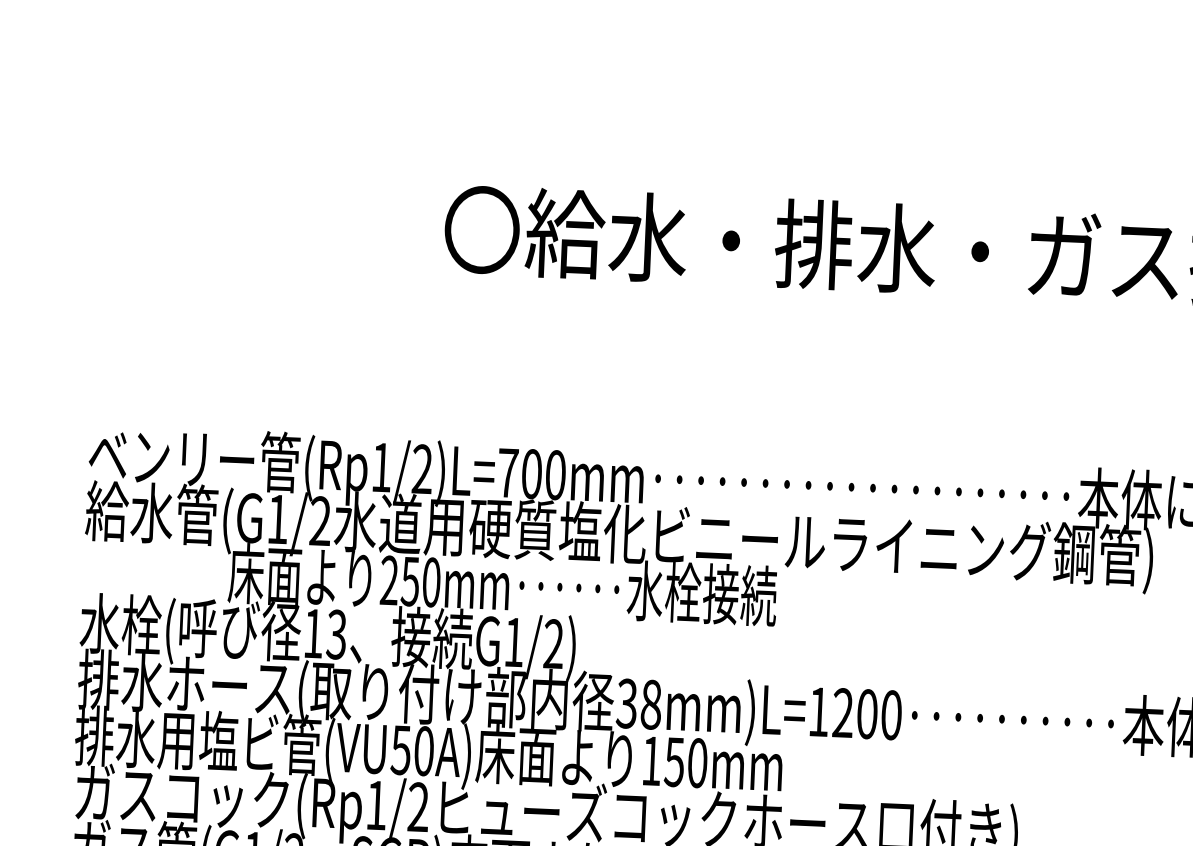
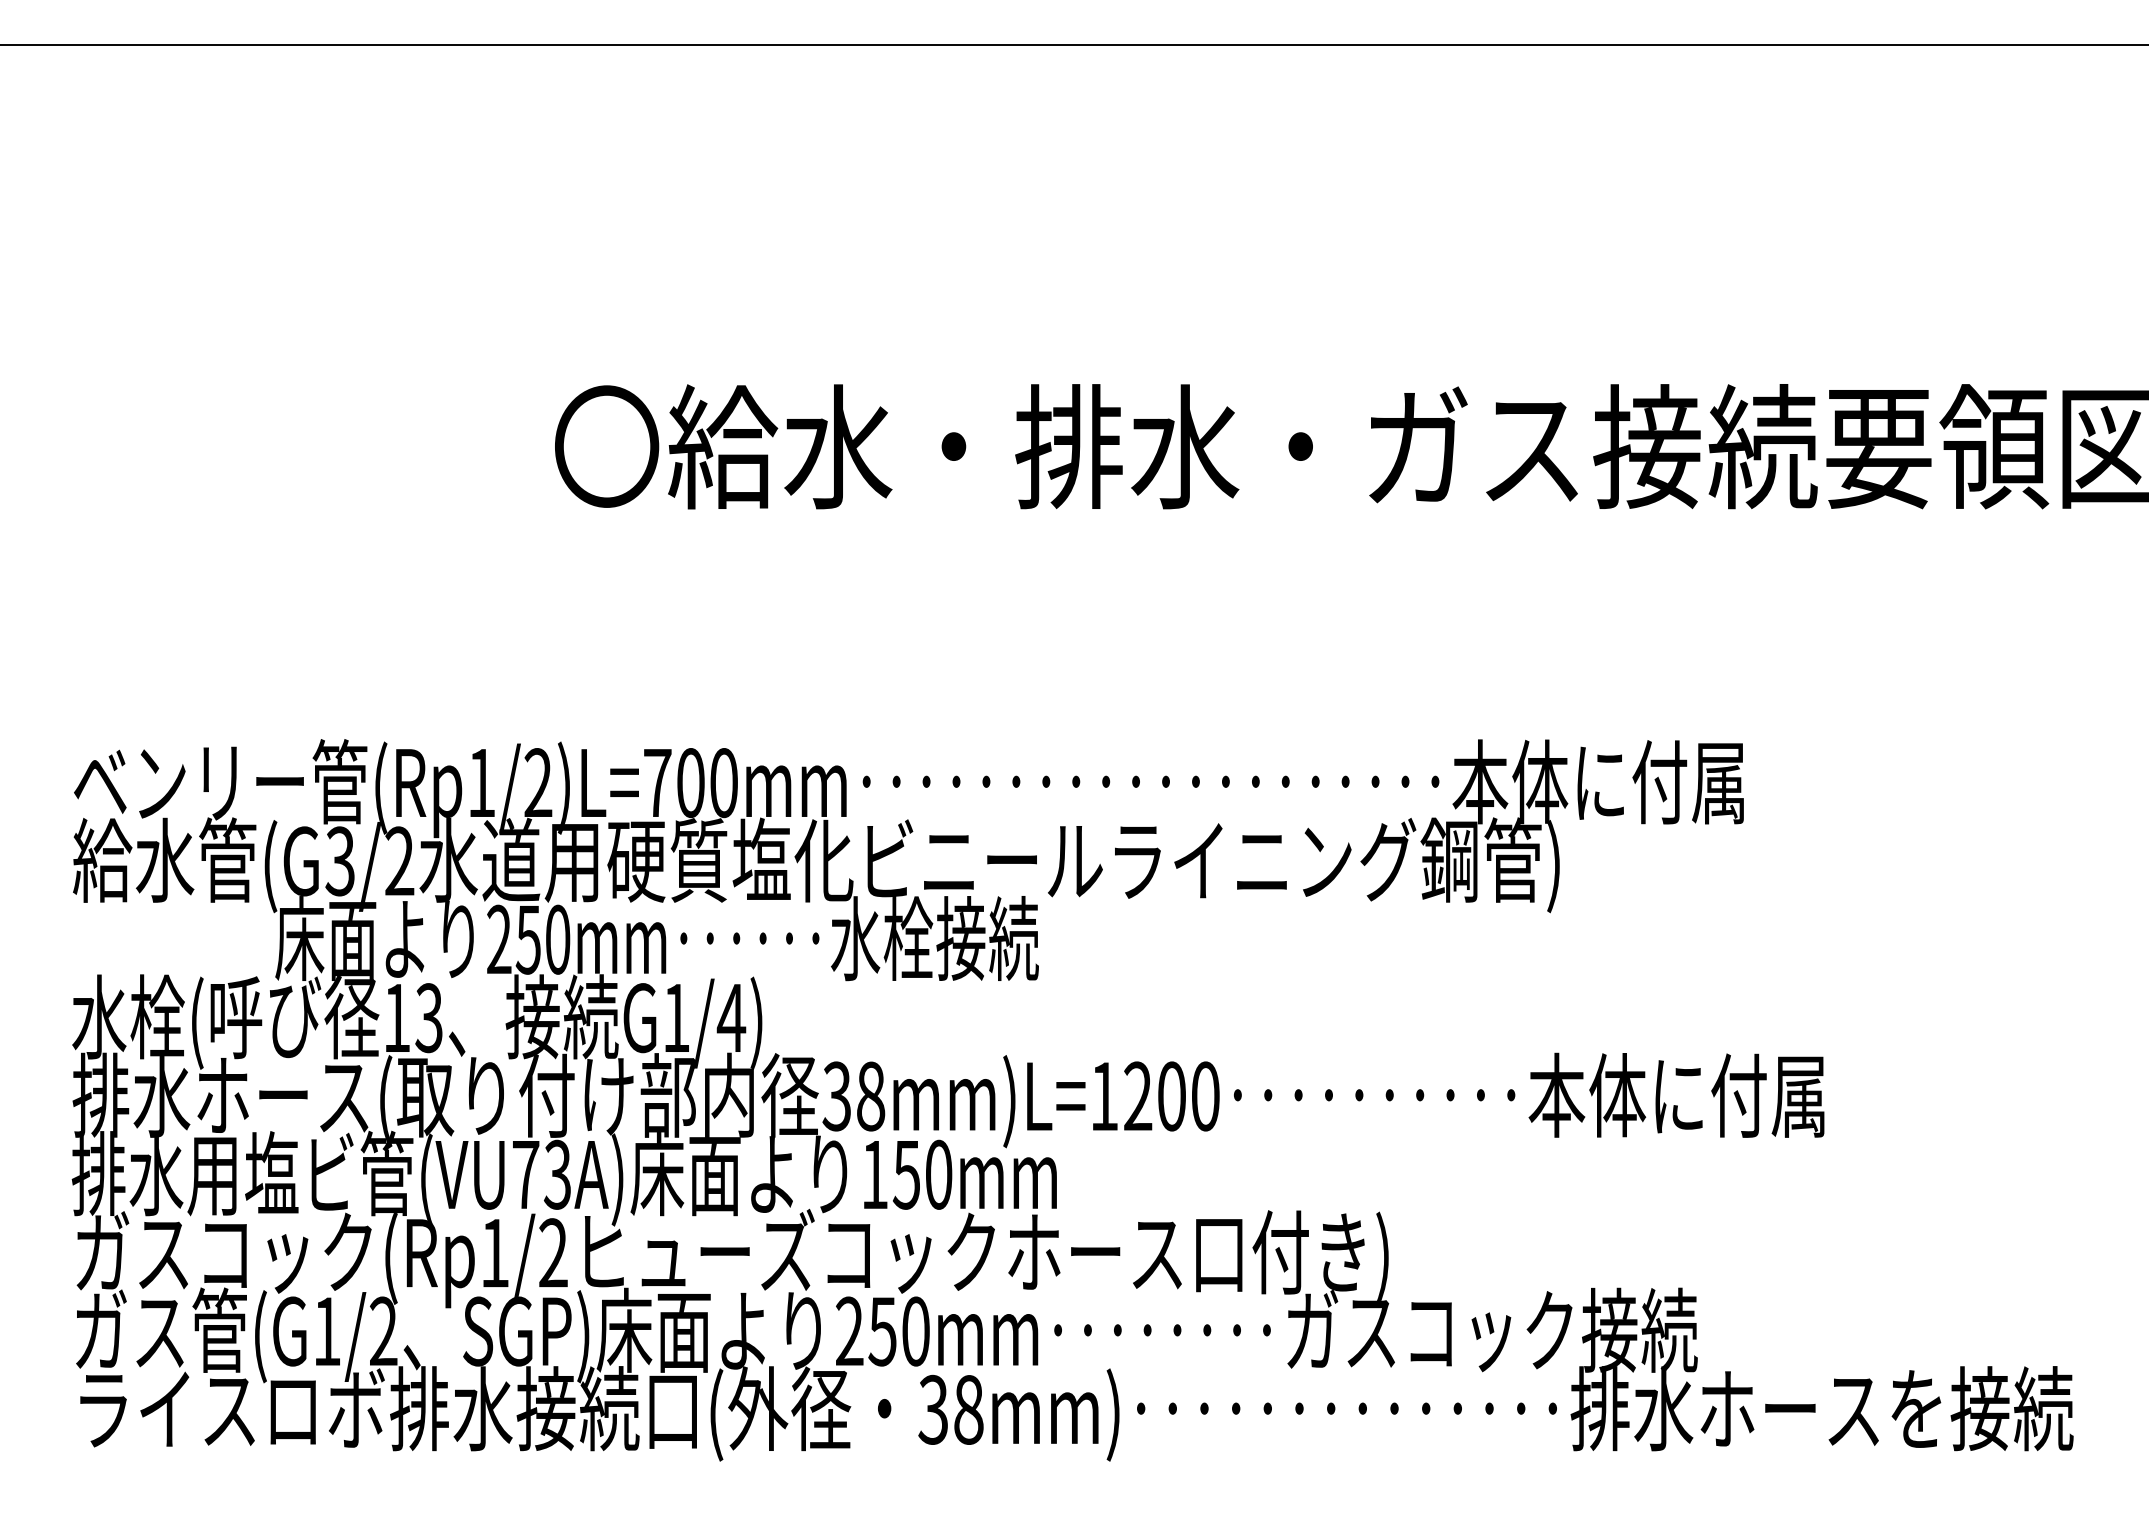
text: (277, 519) -> (339, 861), (G1/2 -> (G3/2
text: (553, 643) -> (731, 1017), G1/2) -> G1/4)
text: (412, 750) -> (541, 1174), (VU50A) -> (VU73A)

